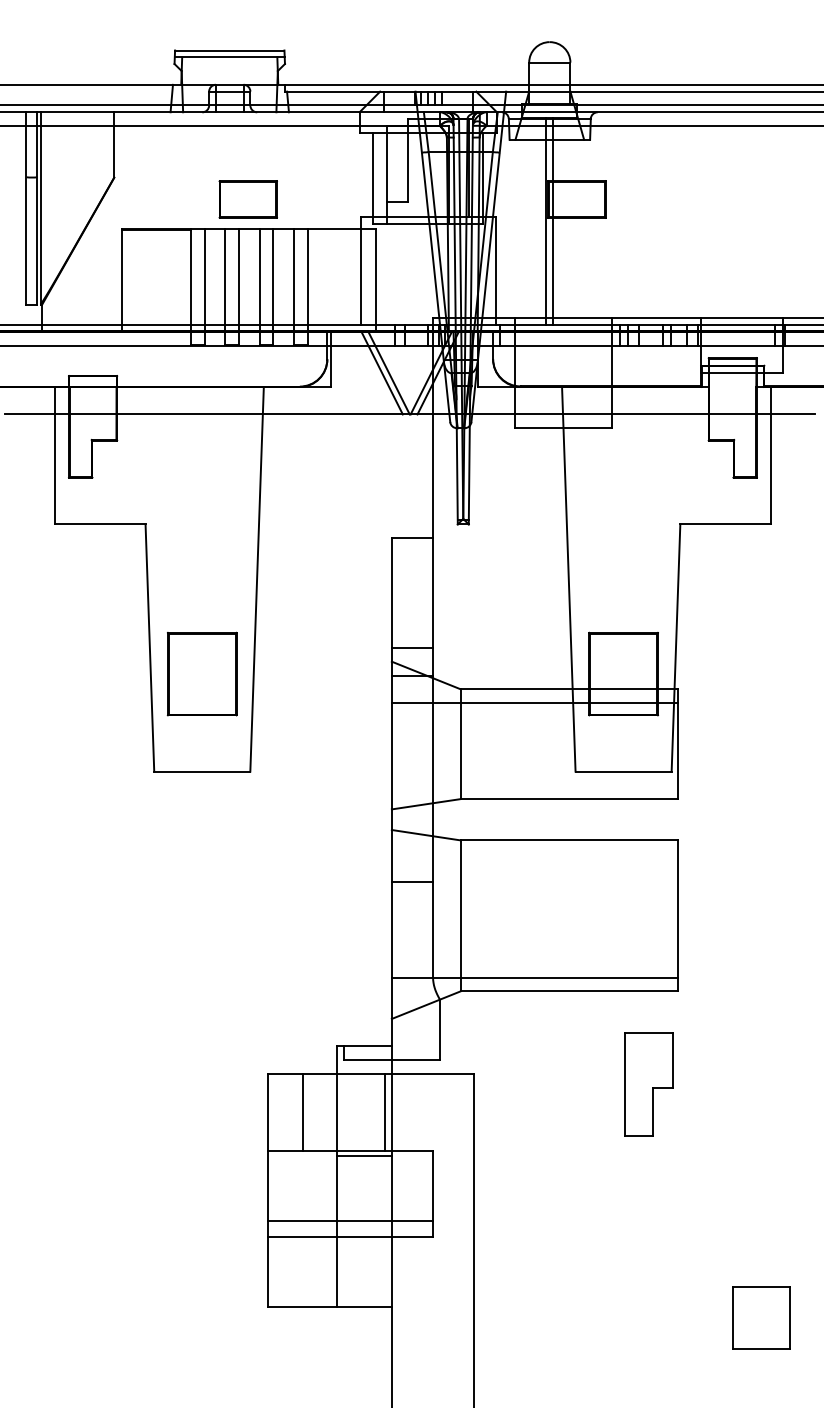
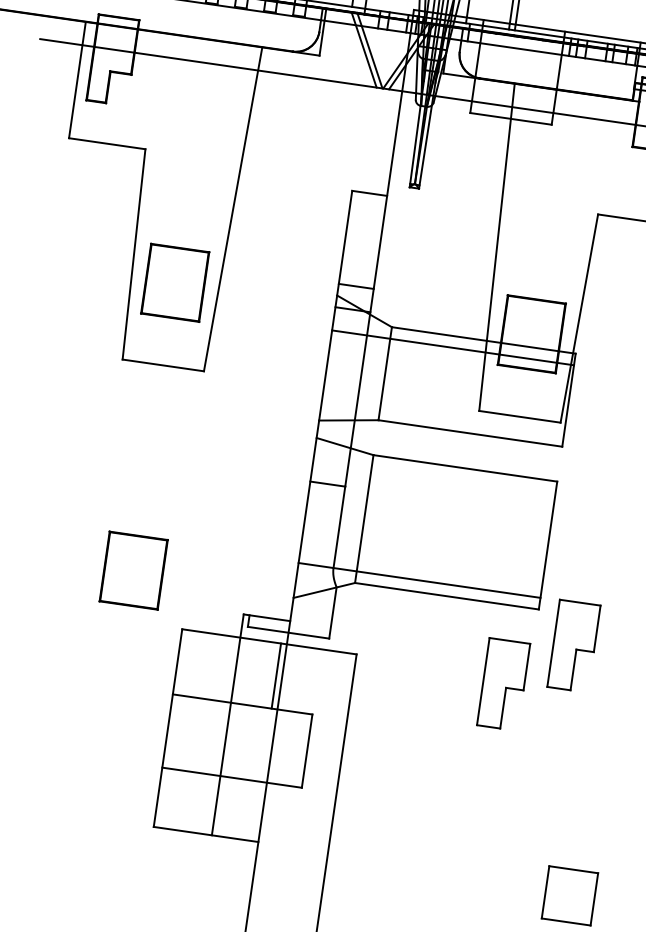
part: (201, 1013) -> (133, 570), added
part: (723, 1028) -> (573, 646), added
line: (302, 1111) -> (206, 665), removed
line: (363, 1156) -> (252, 710), removed
line: (350, 1220) -> (234, 763), removed

